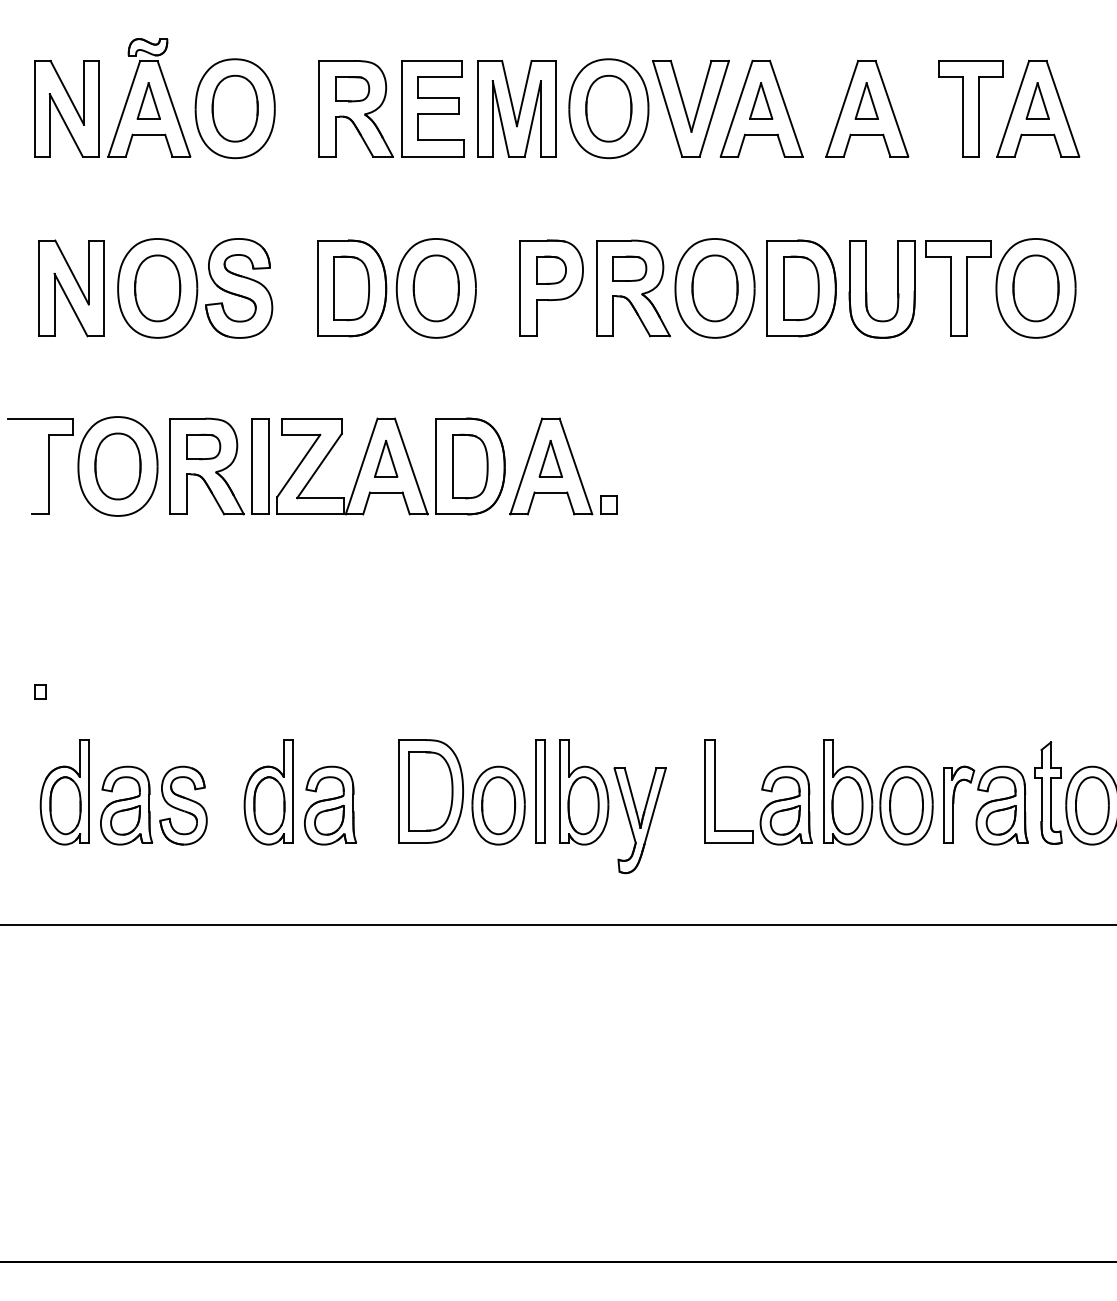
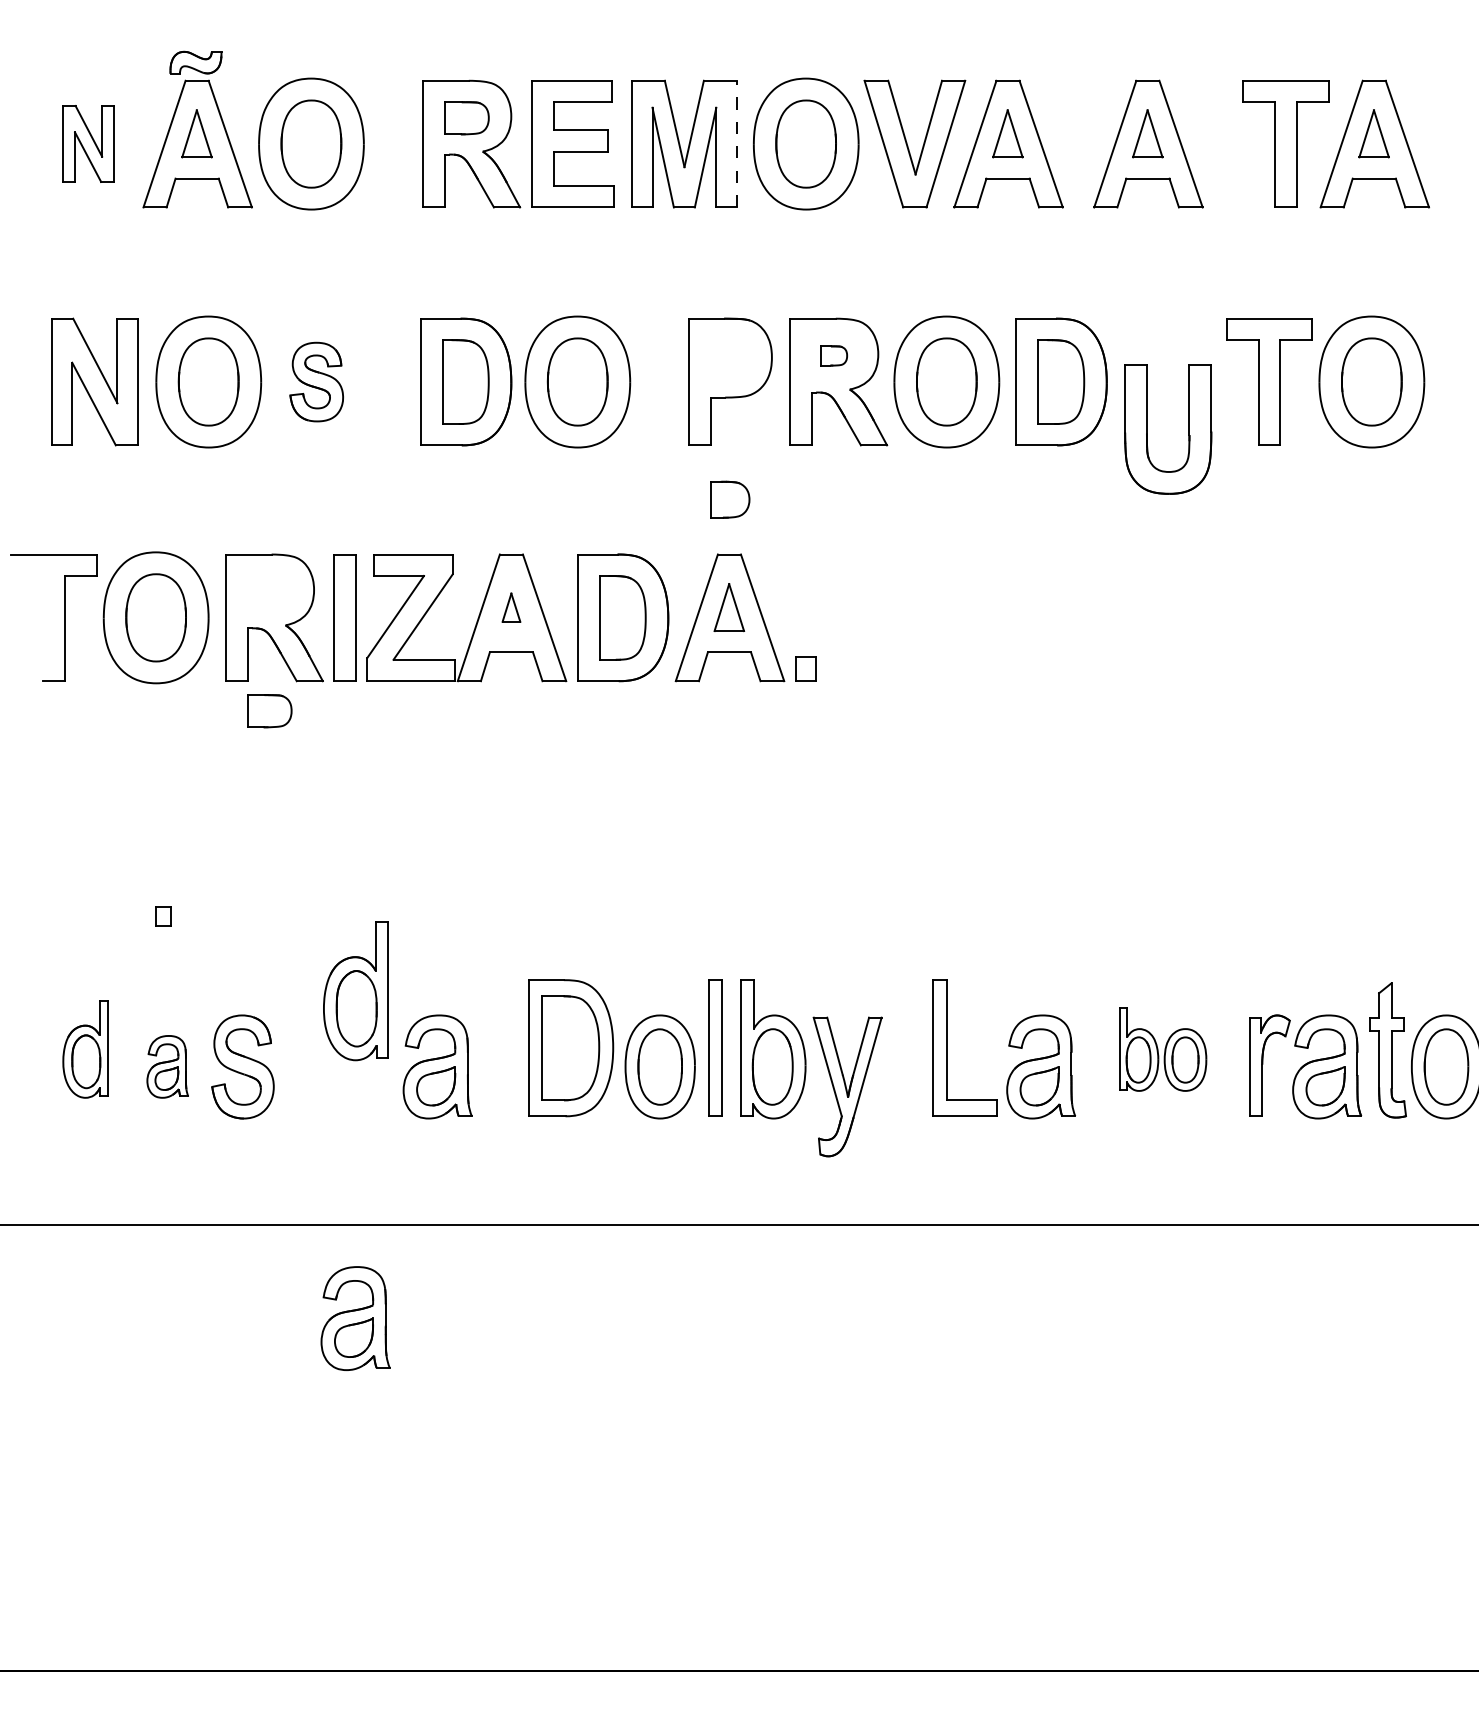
part: (66, 108) -> (87, 143), size x0.6
line: (556, 108) -> (736, 143), solid -> dashed
part: (629, 268) -> (833, 355), size x0.6
part: (551, 269) -> (730, 498), moved
part: (239, 288) -> (317, 382), size x0.6
part: (867, 292) -> (1148, 433), moved
part: (203, 446) -> (269, 710), moved
part: (386, 458) -> (511, 607), size x0.6
part: (40, 691) -> (163, 915), moved
part: (64, 792) -> (85, 1049), size x0.7
part: (268, 792) -> (355, 991), moved
part: (878, 792) -> (1163, 1049), size x0.6
part: (126, 805) -> (167, 1066), size x0.6
part: (268, 995) -> (355, 1318), added

